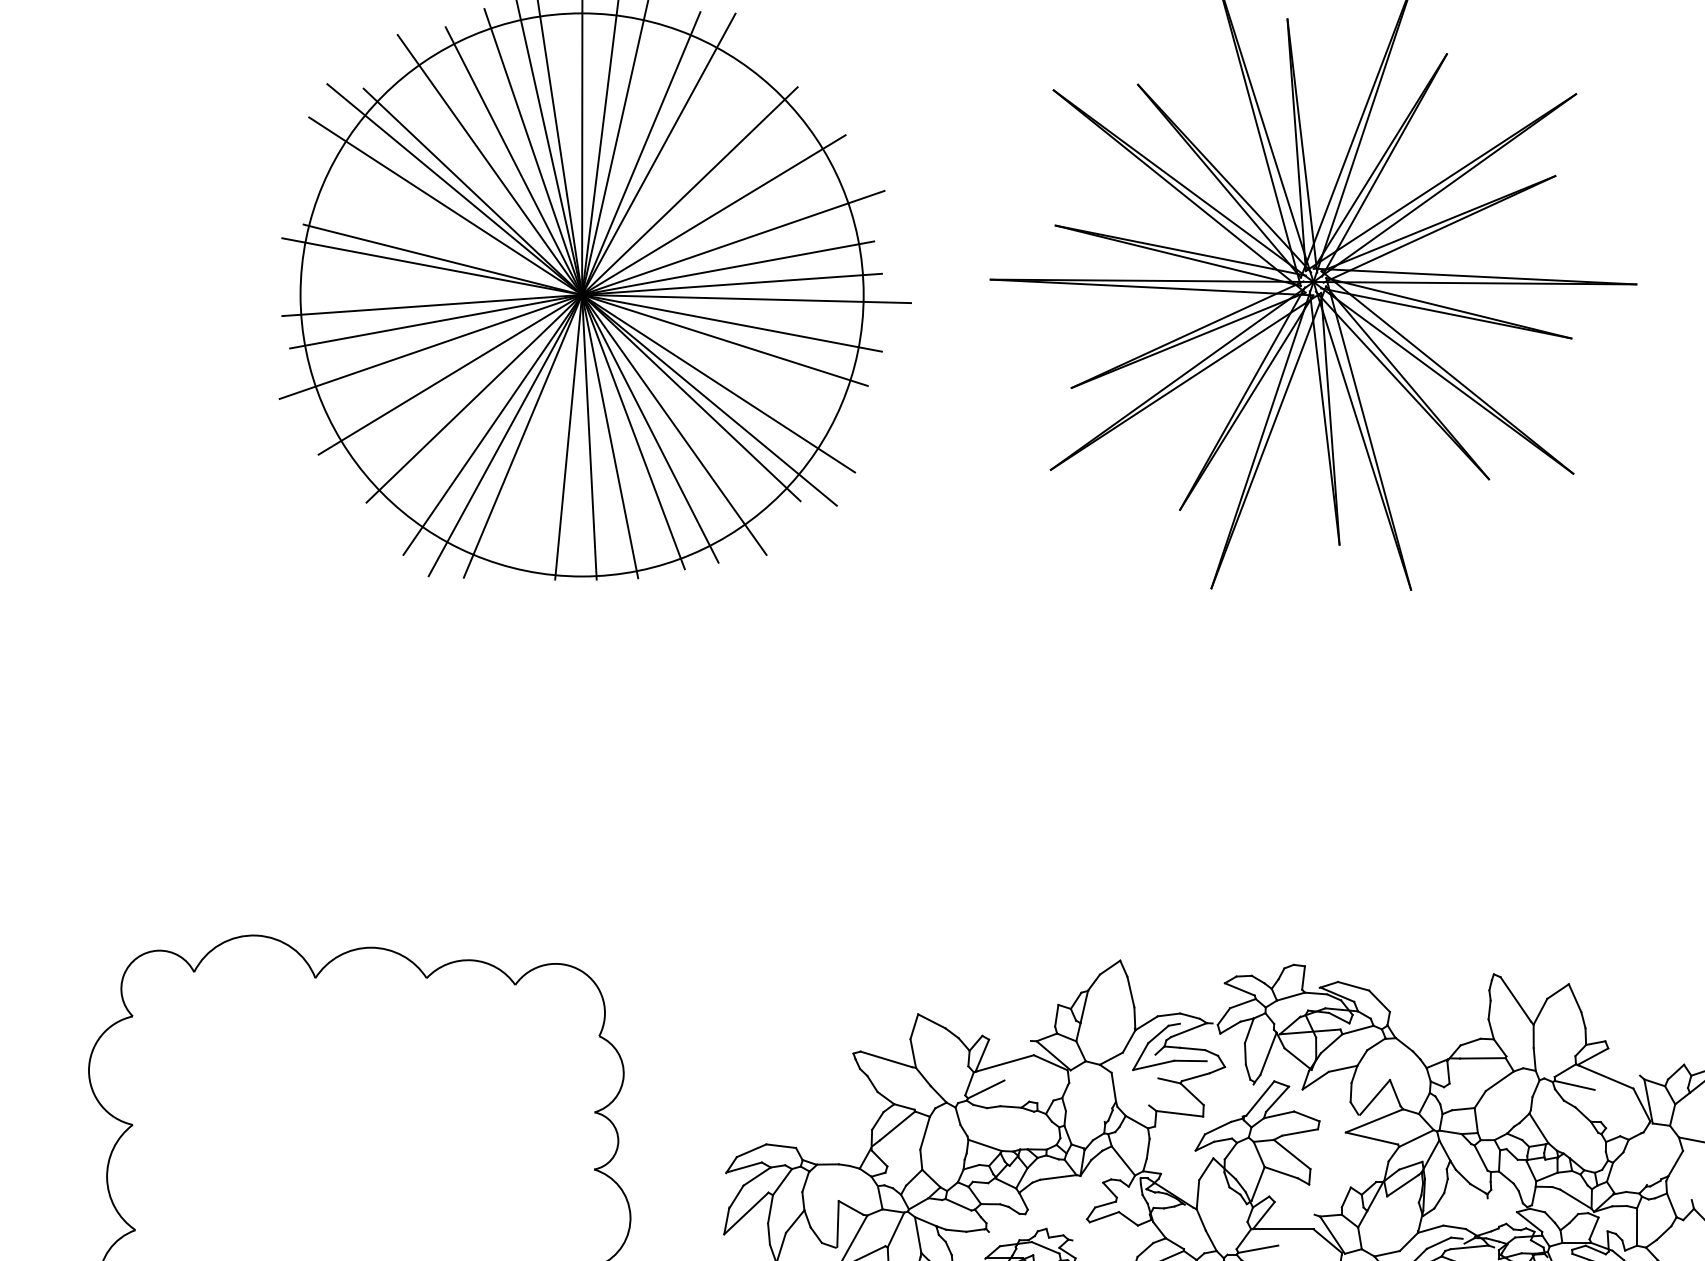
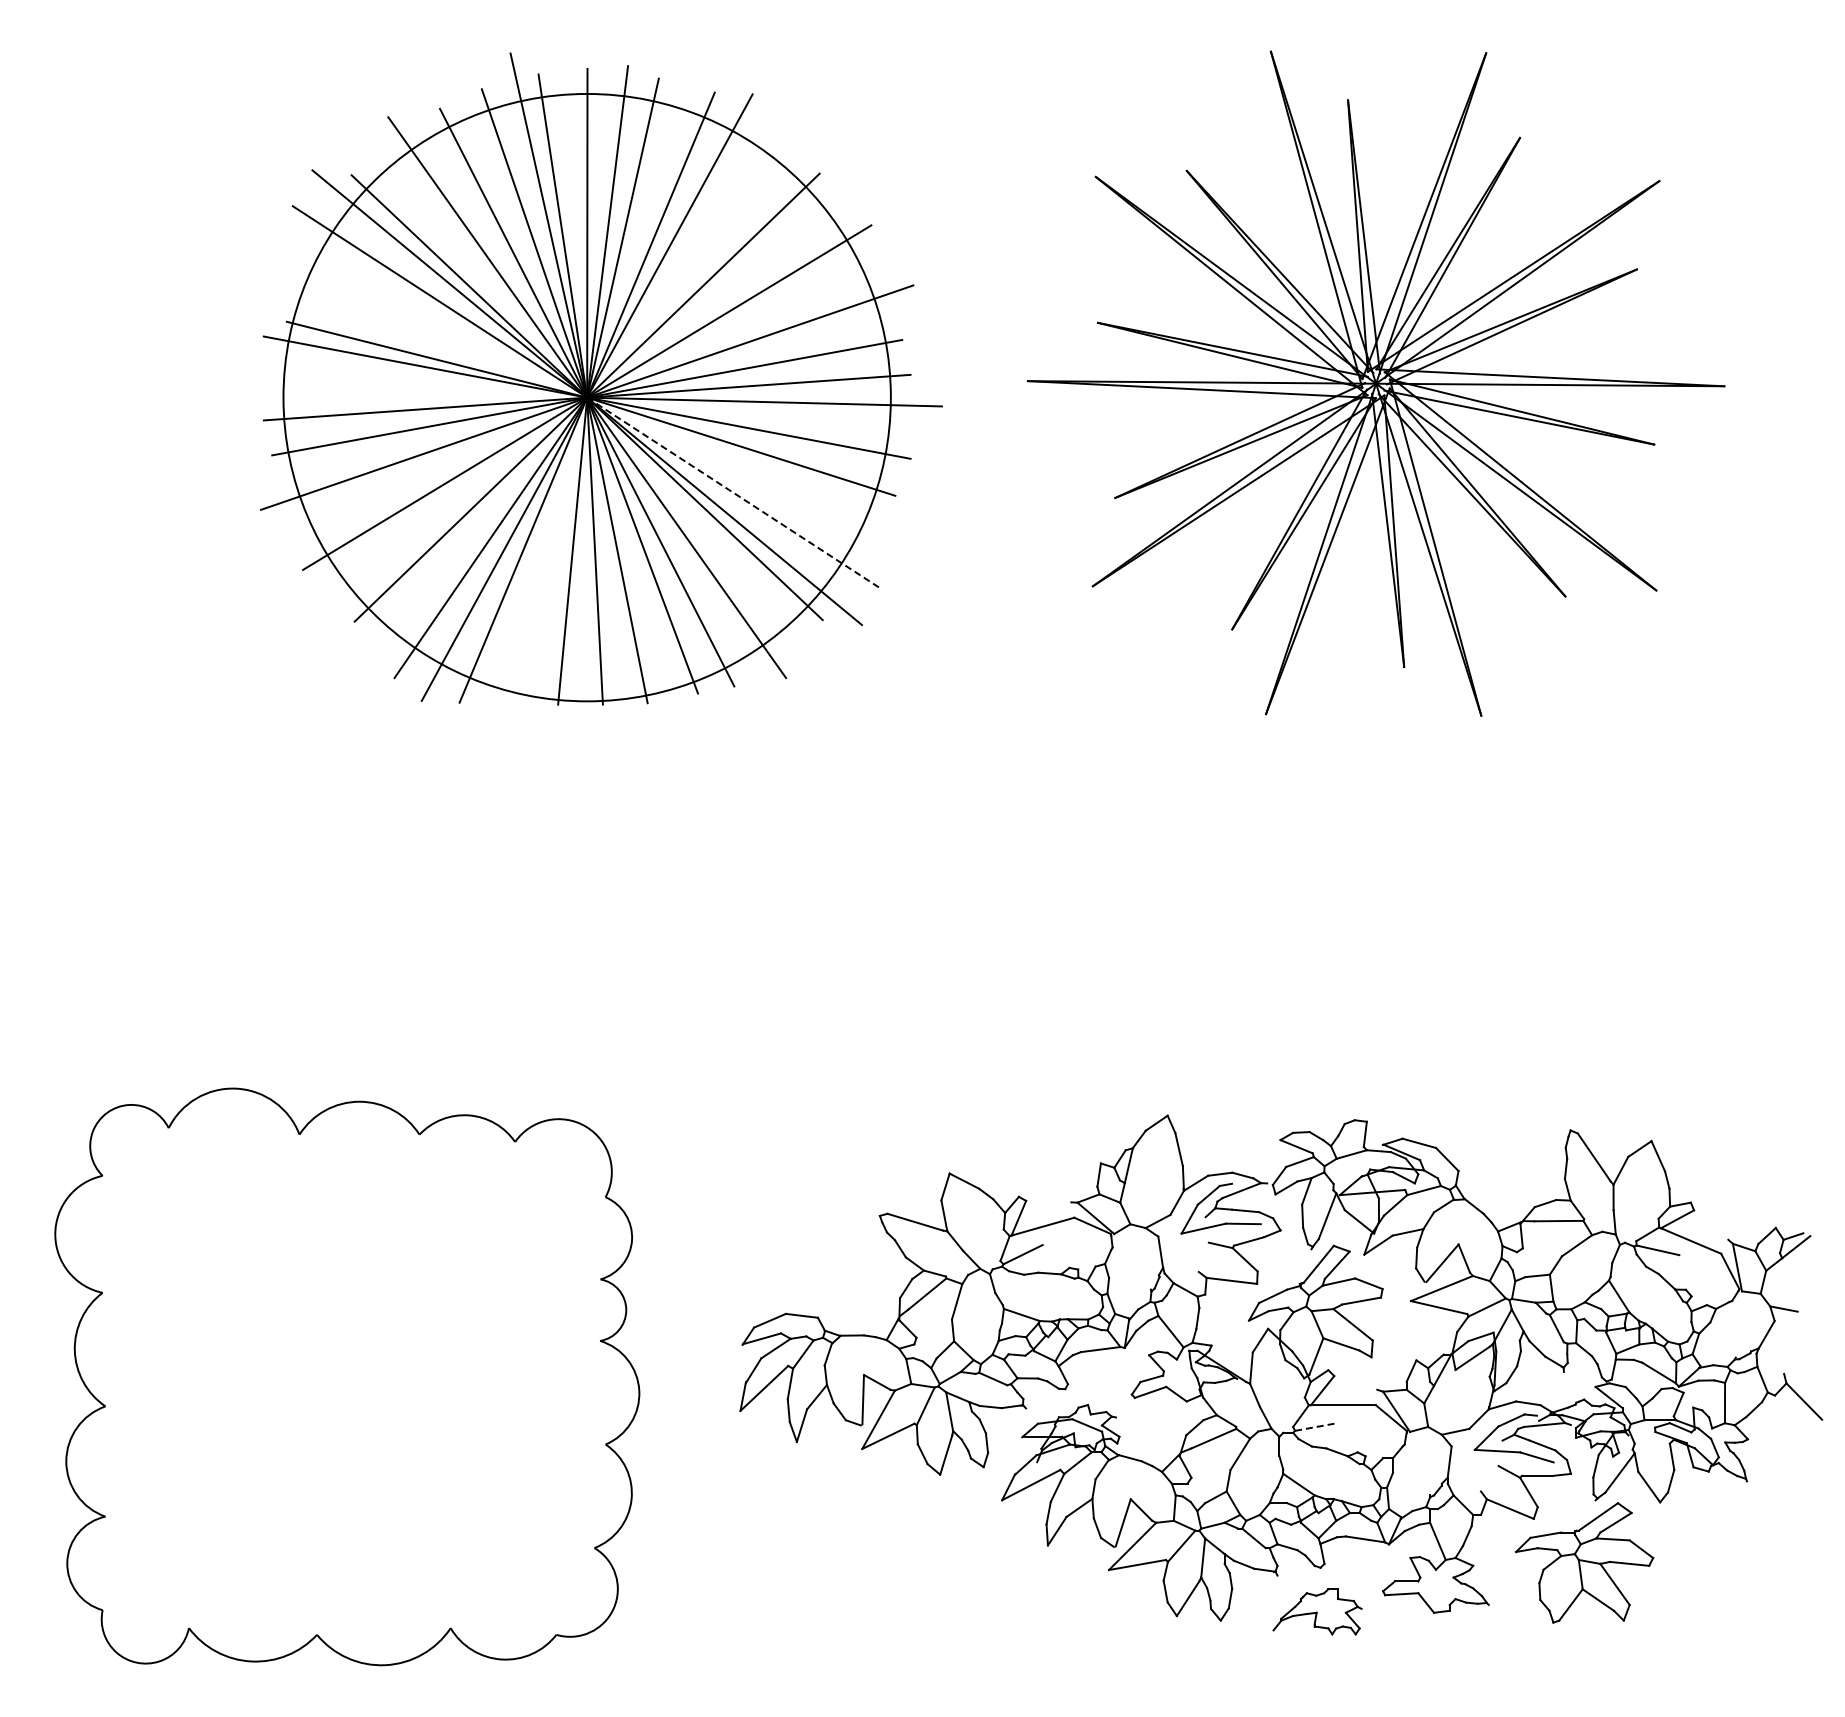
line: (718, 383) -> (734, 493), solid -> dashed
line: (1258, 1248) -> (1316, 1426), solid -> dashed

